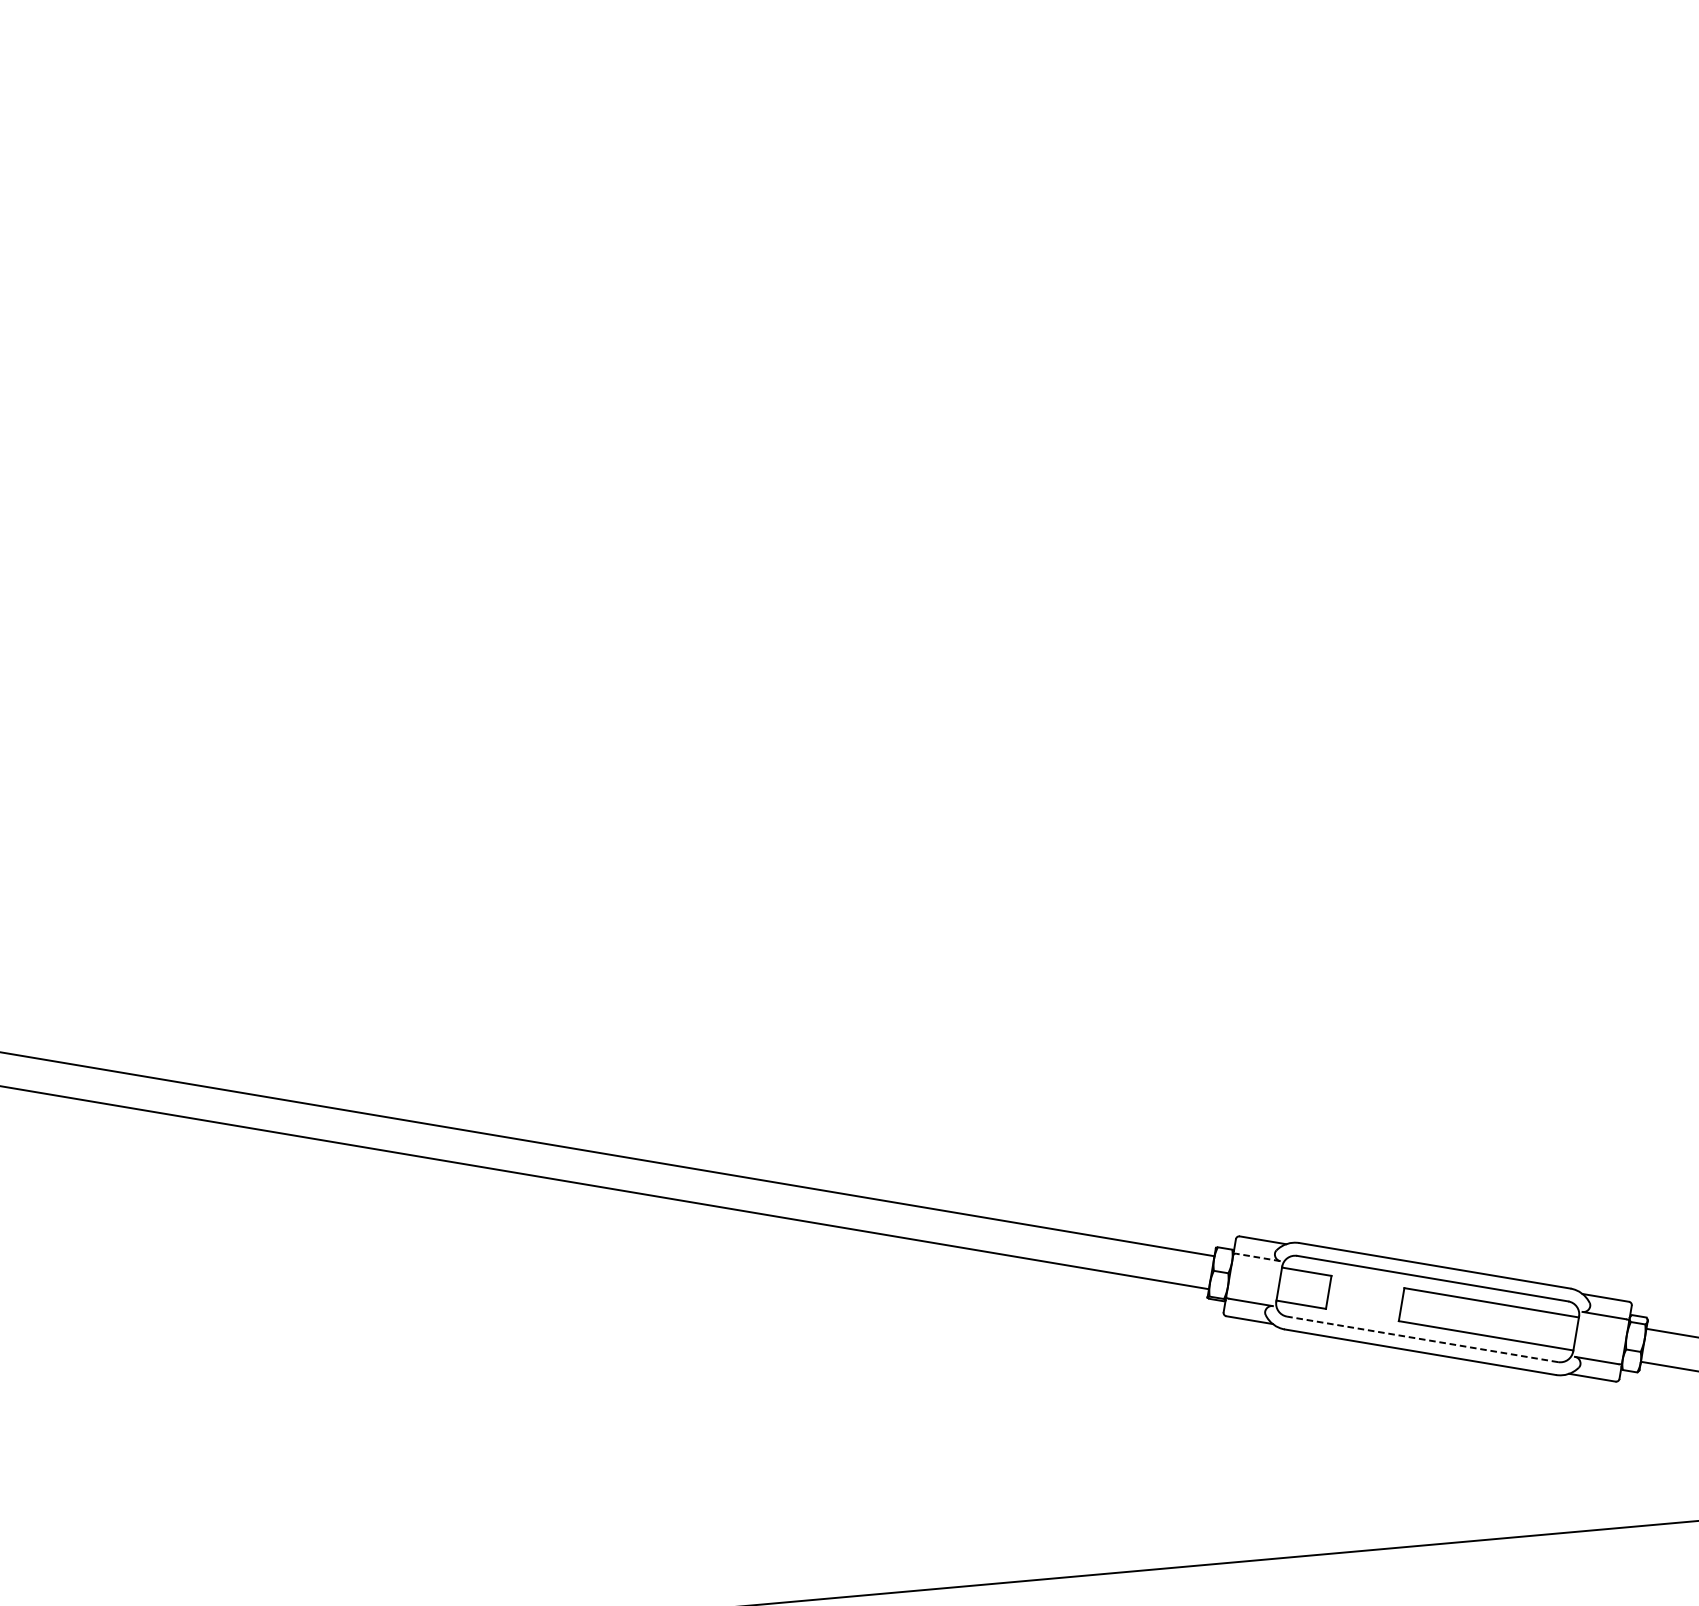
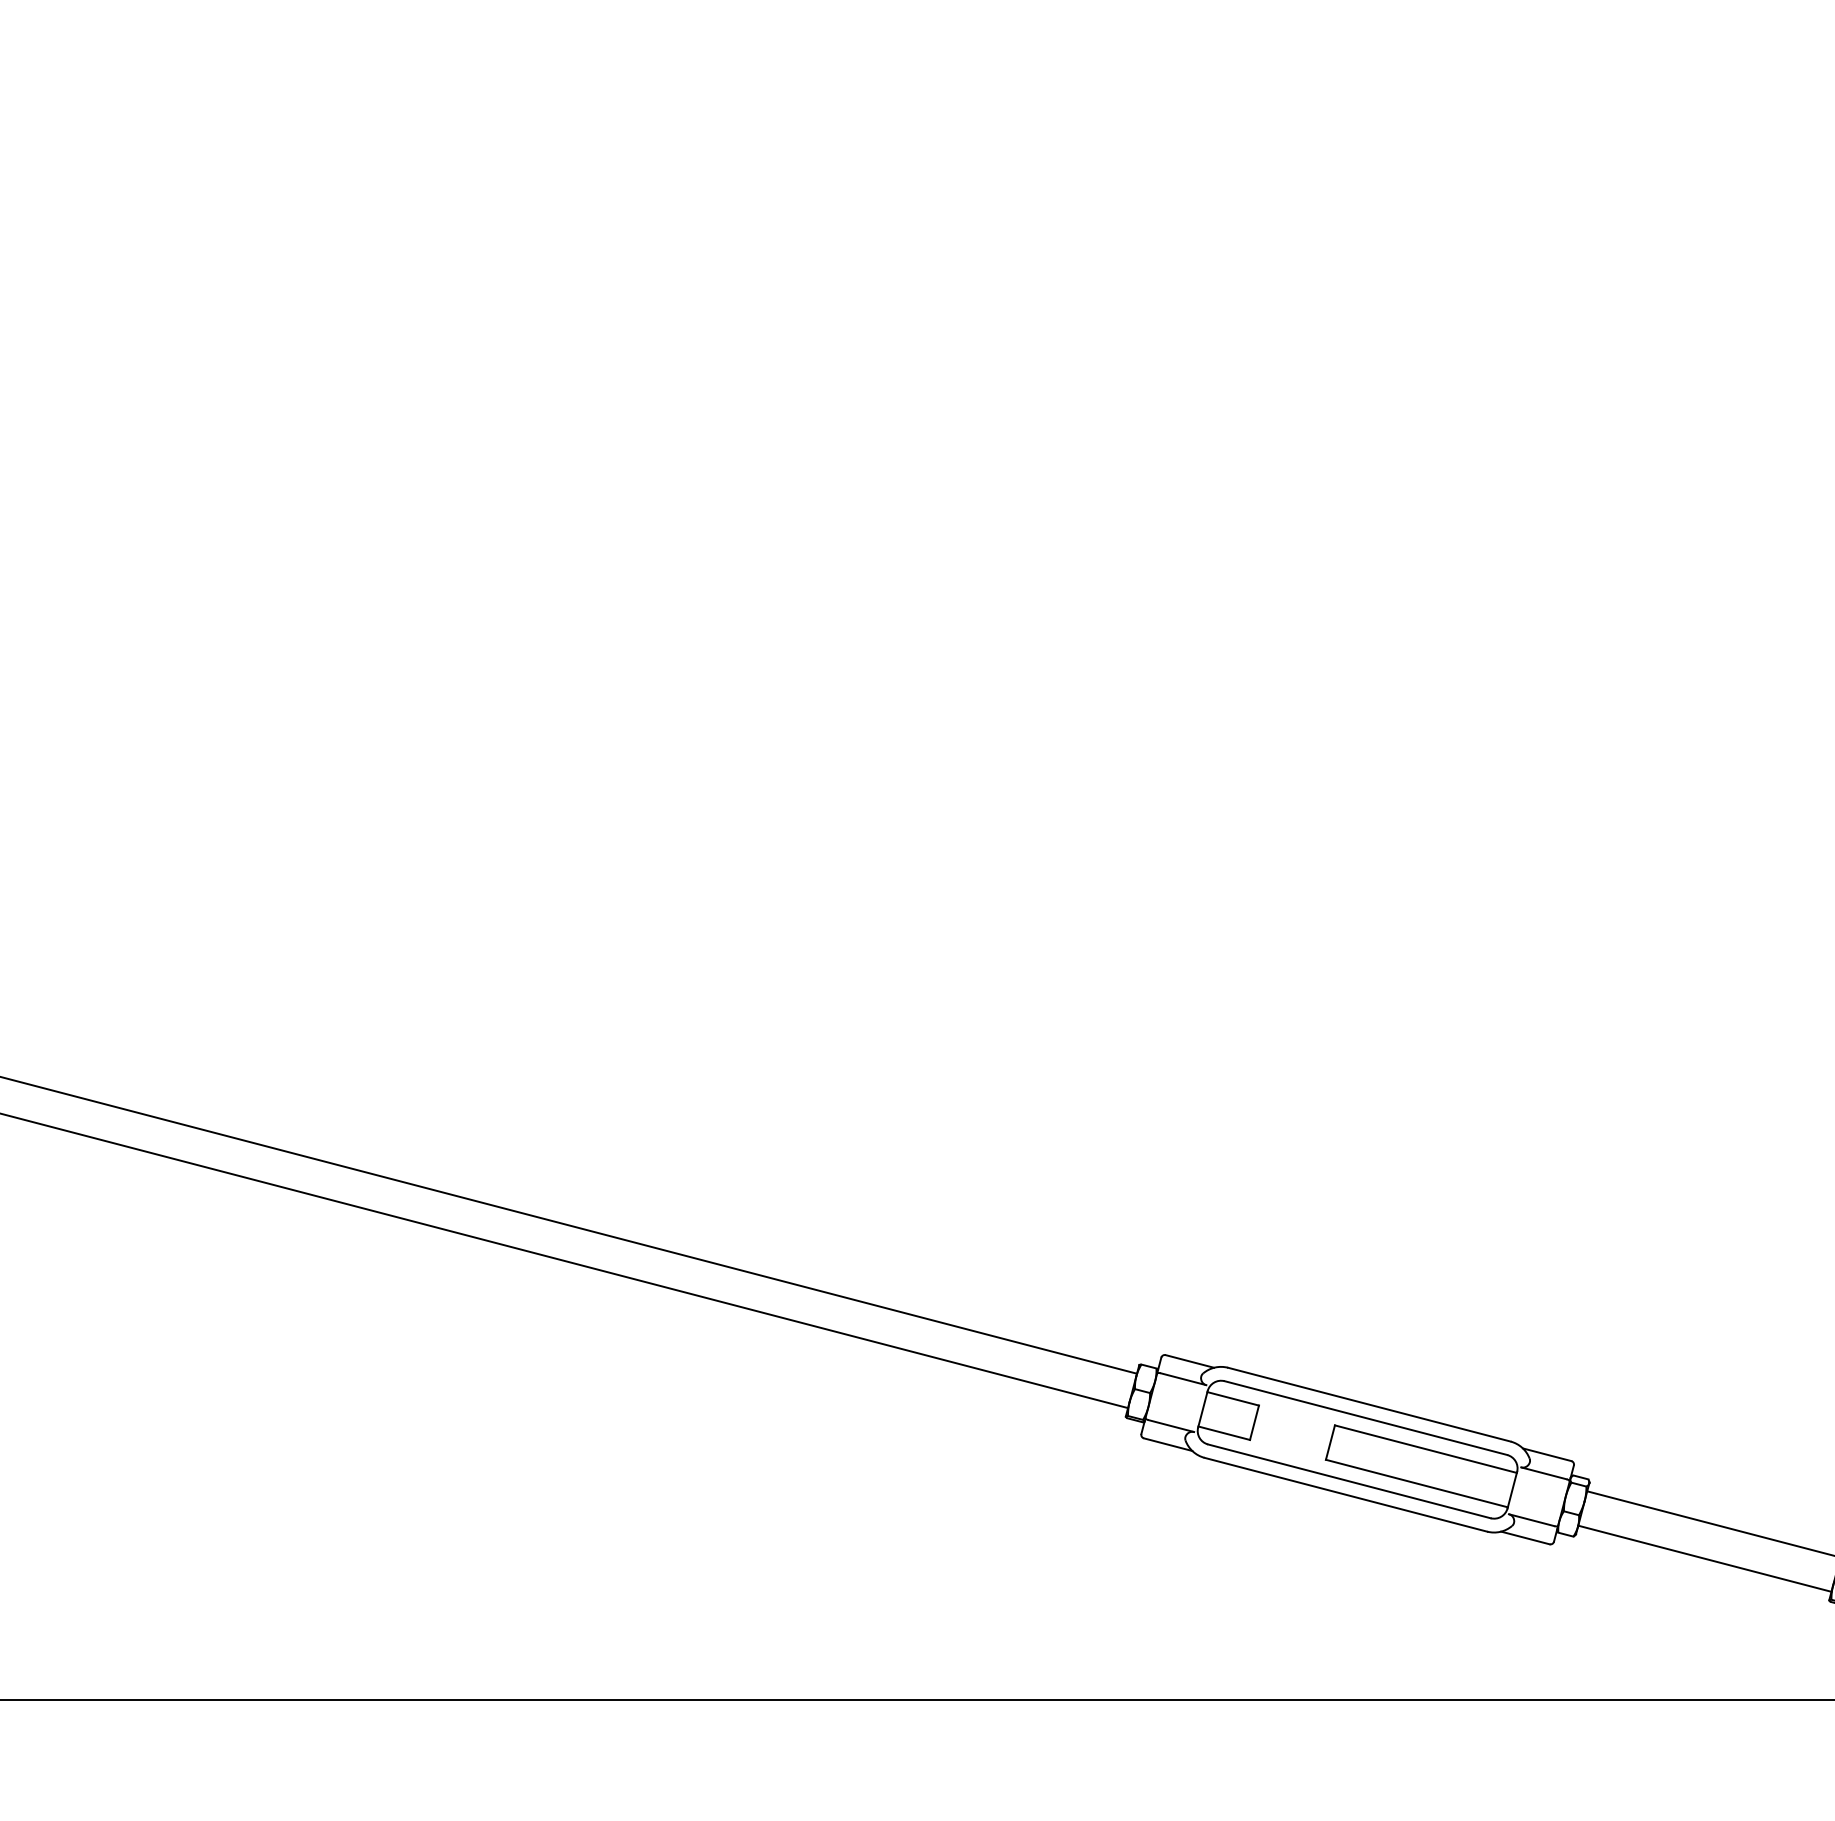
line: (1258, 1257) -> (1183, 1379), dashed -> solid
line: (1421, 1339) -> (1348, 1481), dashed -> solid

